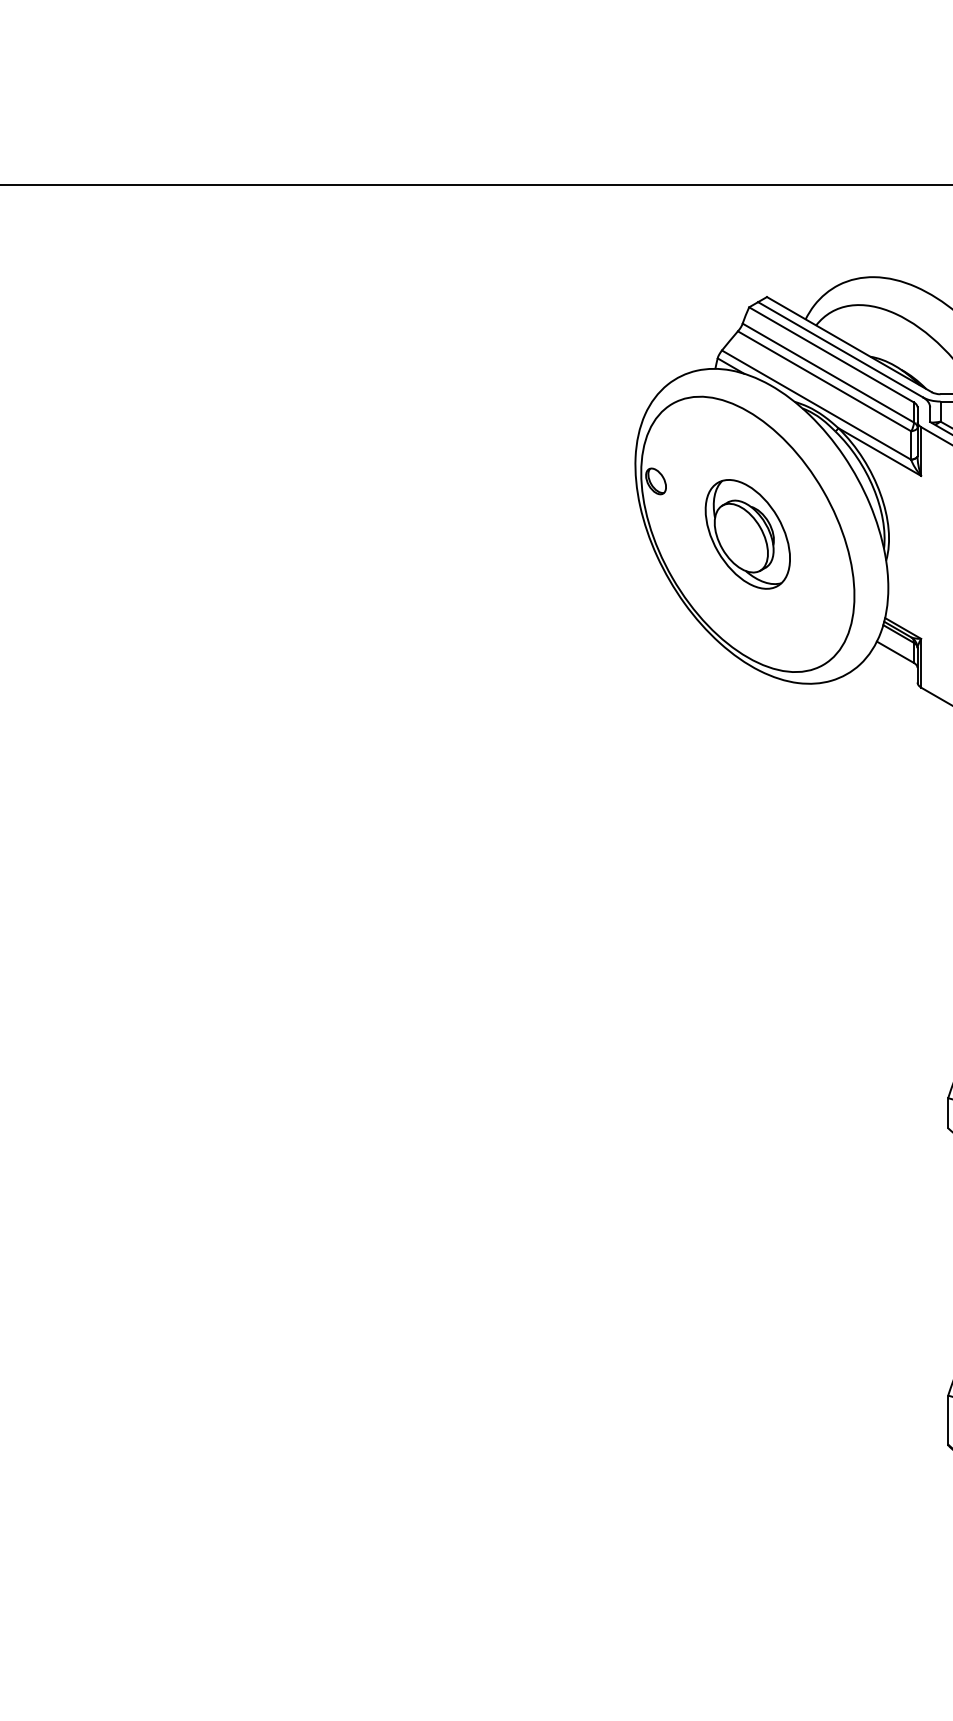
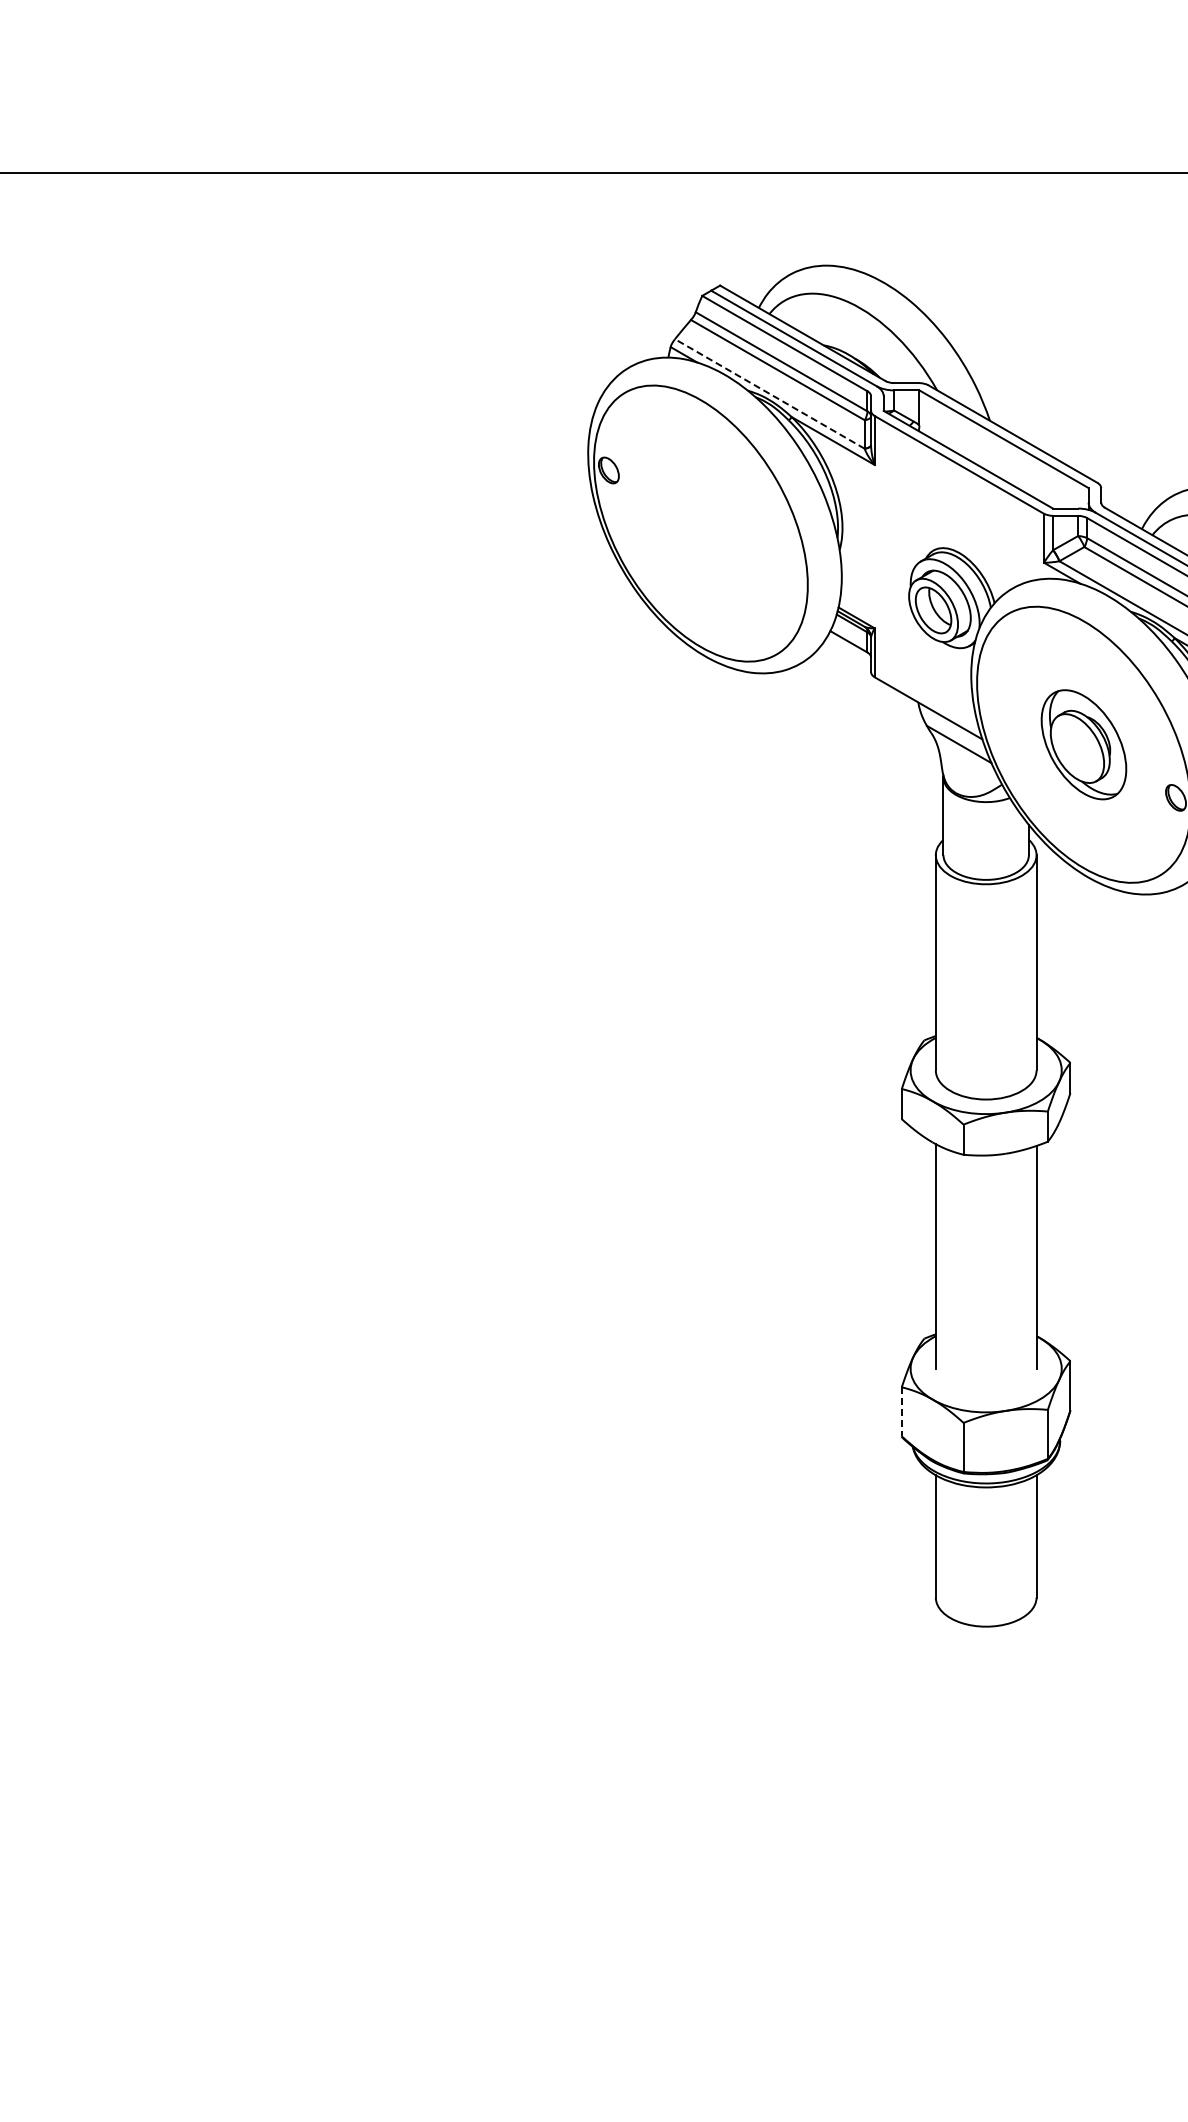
line: (816, 404) -> (769, 393), solid -> dashed
part: (747, 534) -> (700, 523), removed
line: (947, 1419) -> (901, 1411), solid -> dashed

